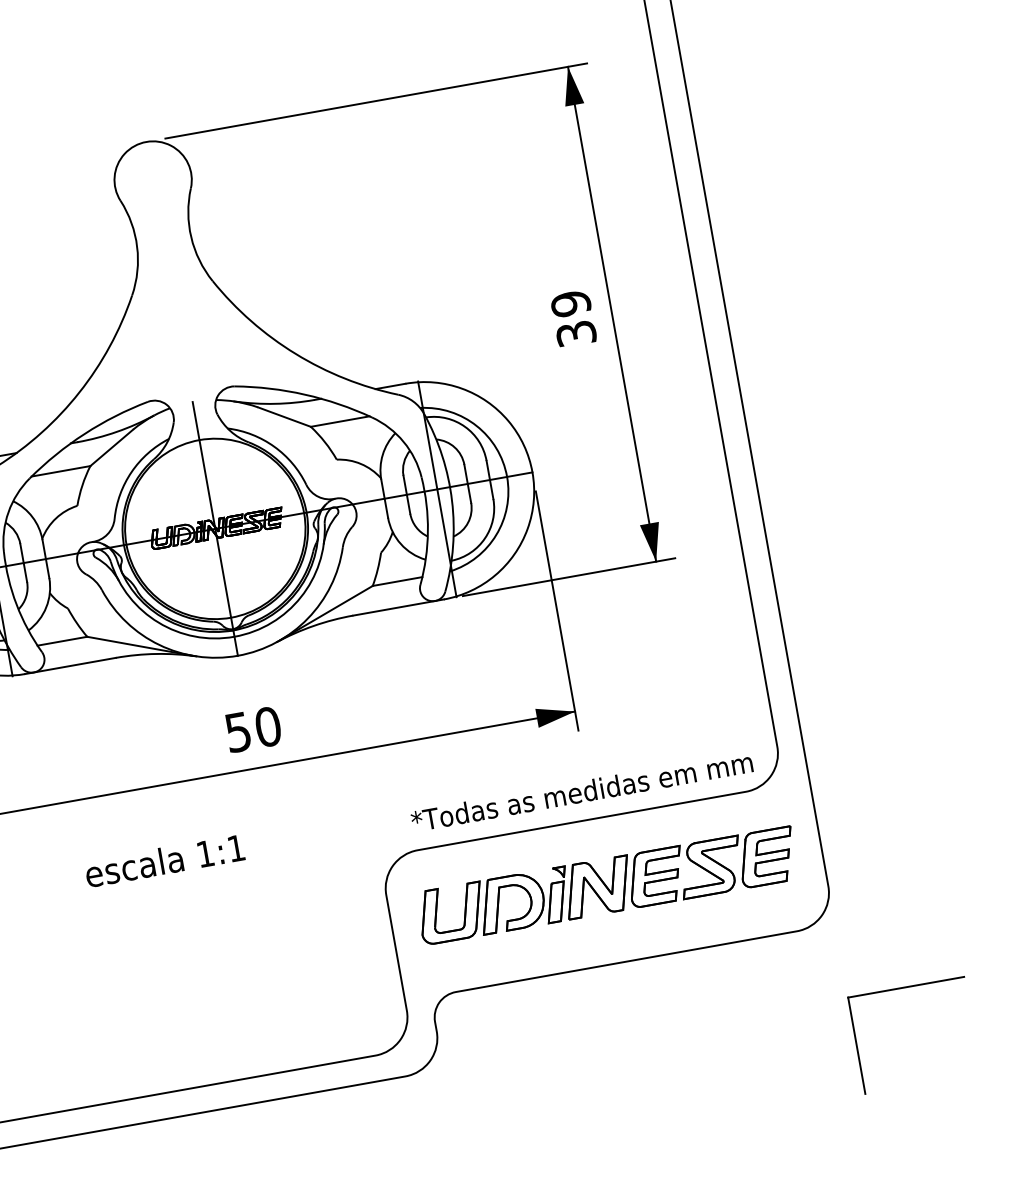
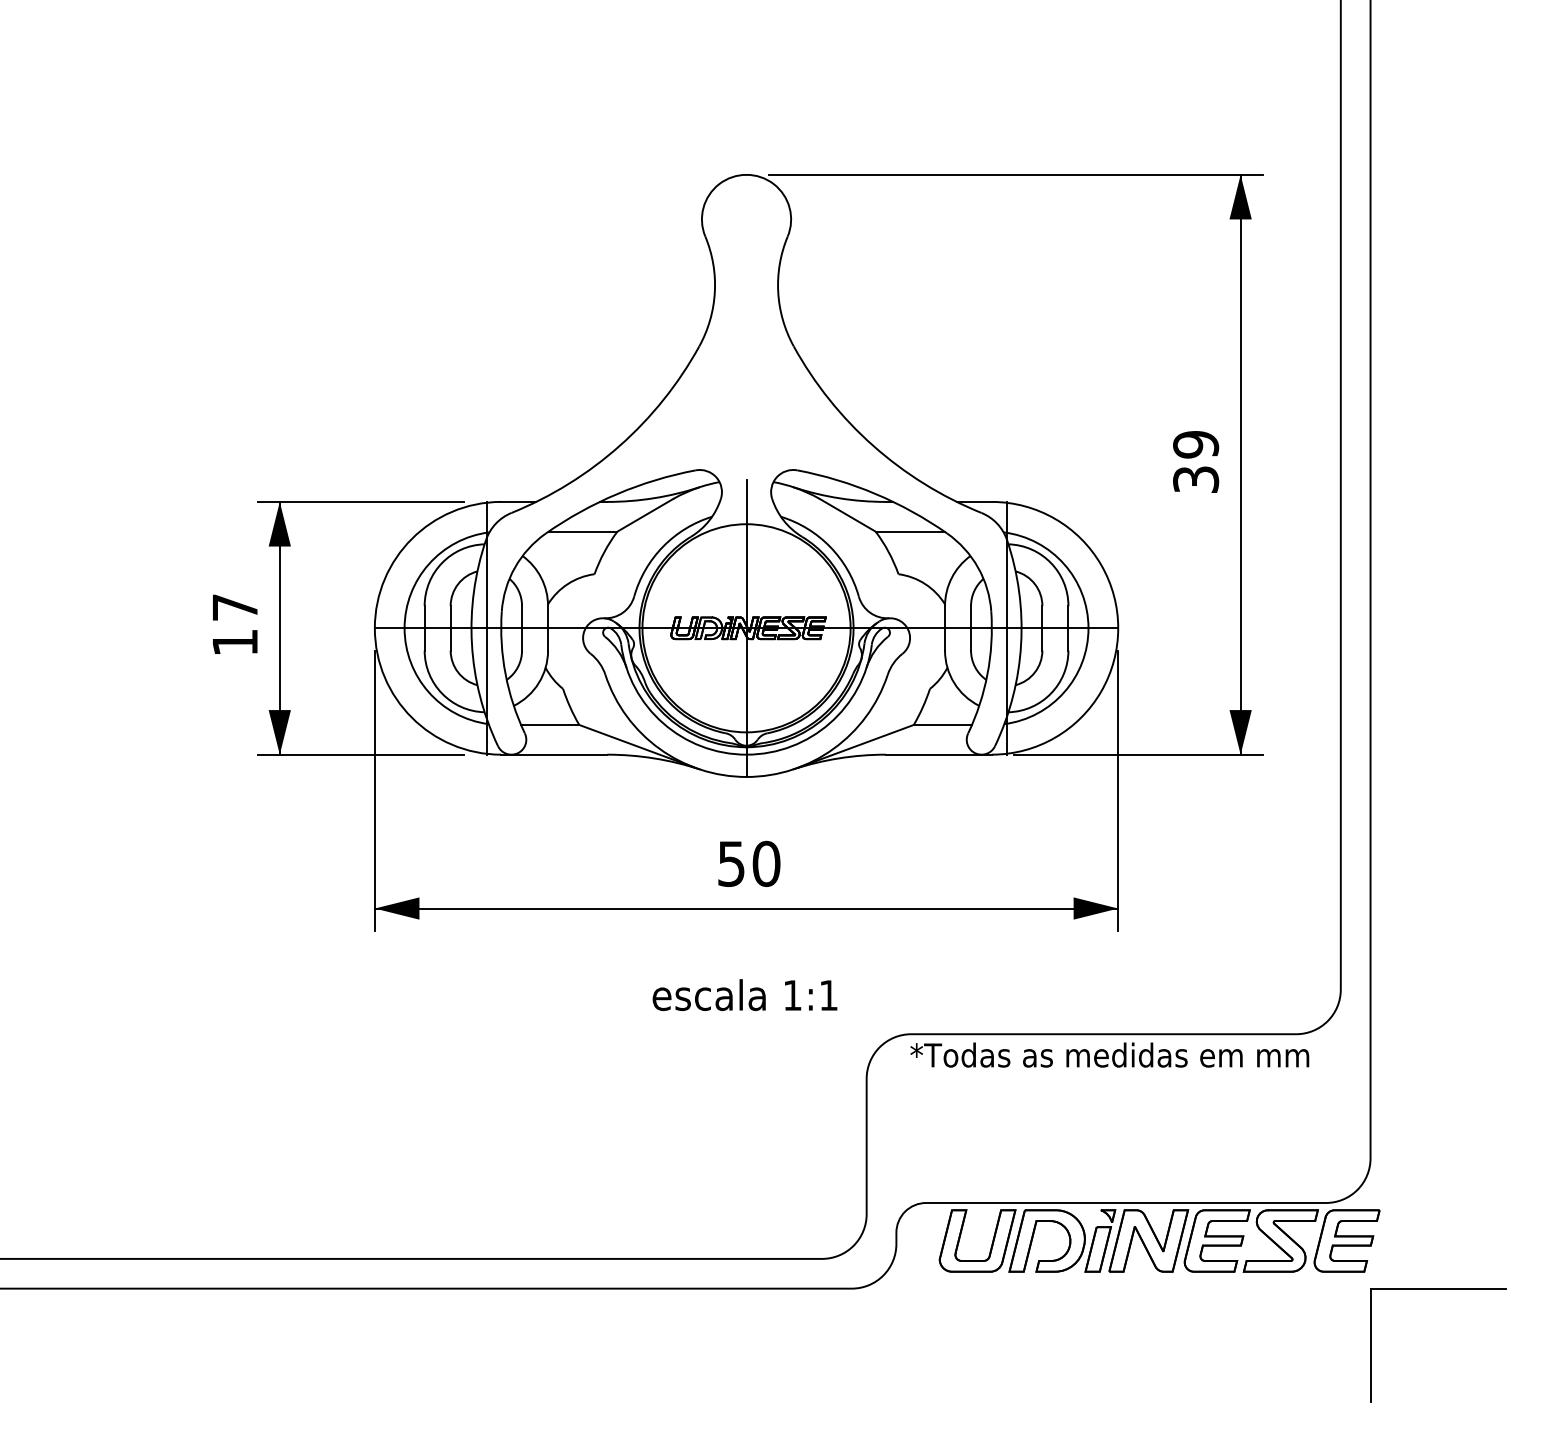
text: (581, 791) -> (1109, 1054), moved
text: (164, 860) -> (744, 994), moved
part: (607, 885) -> (1159, 1240), moved

